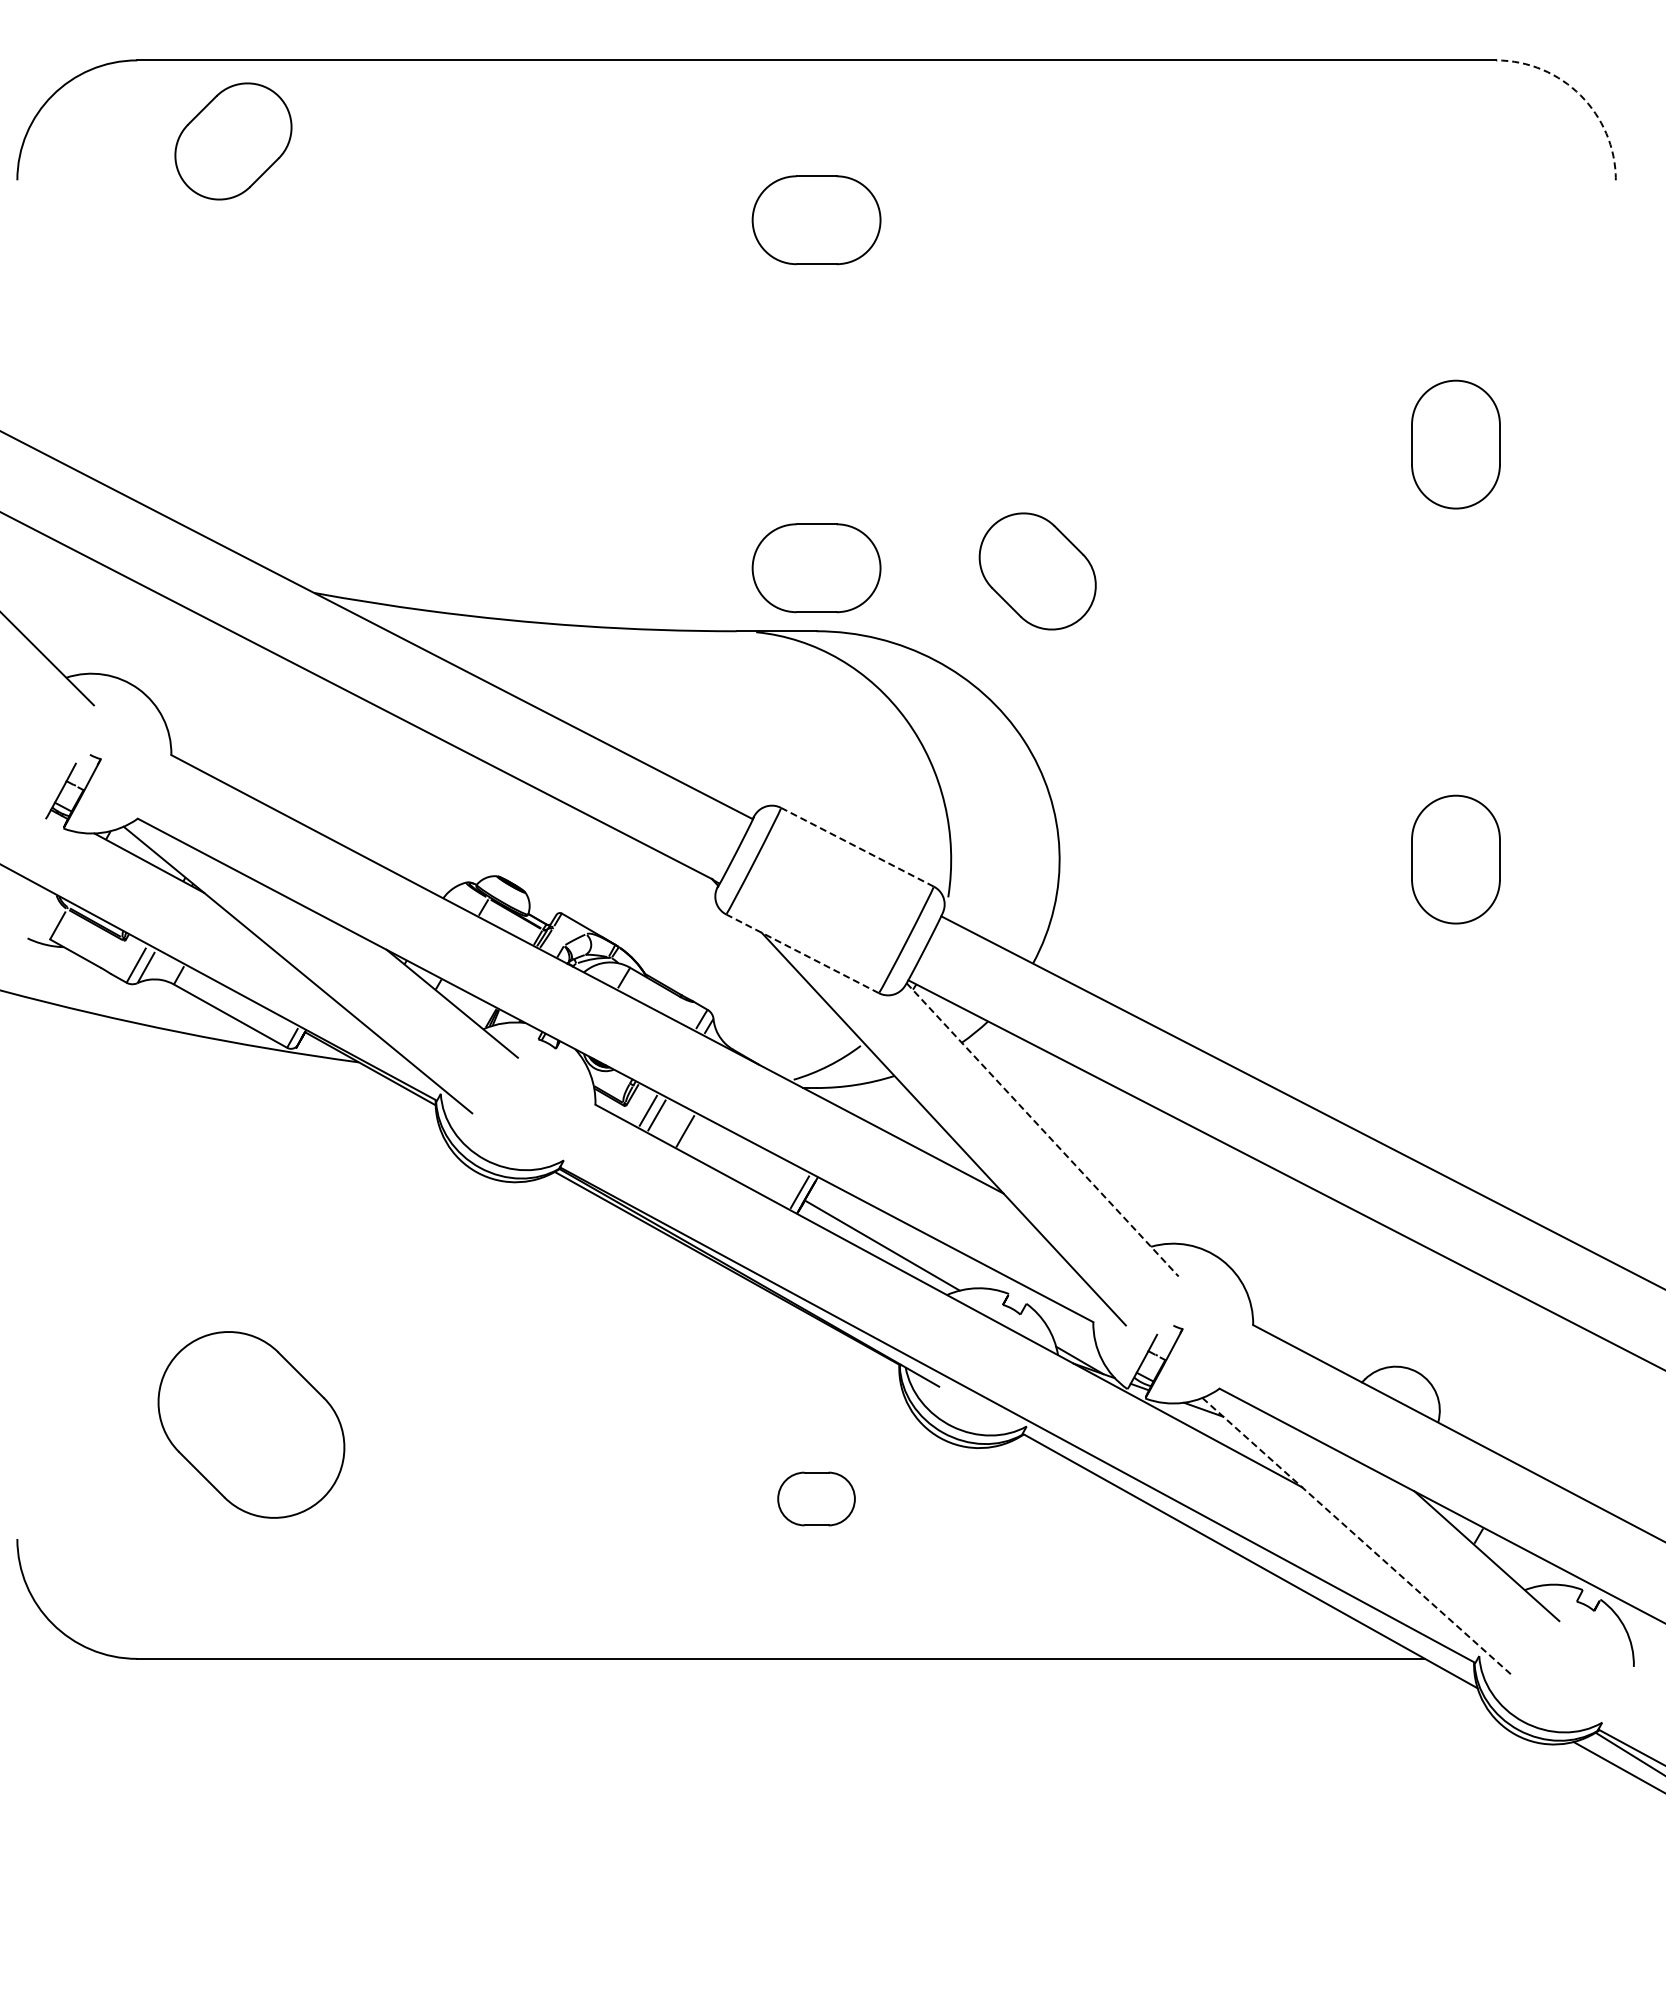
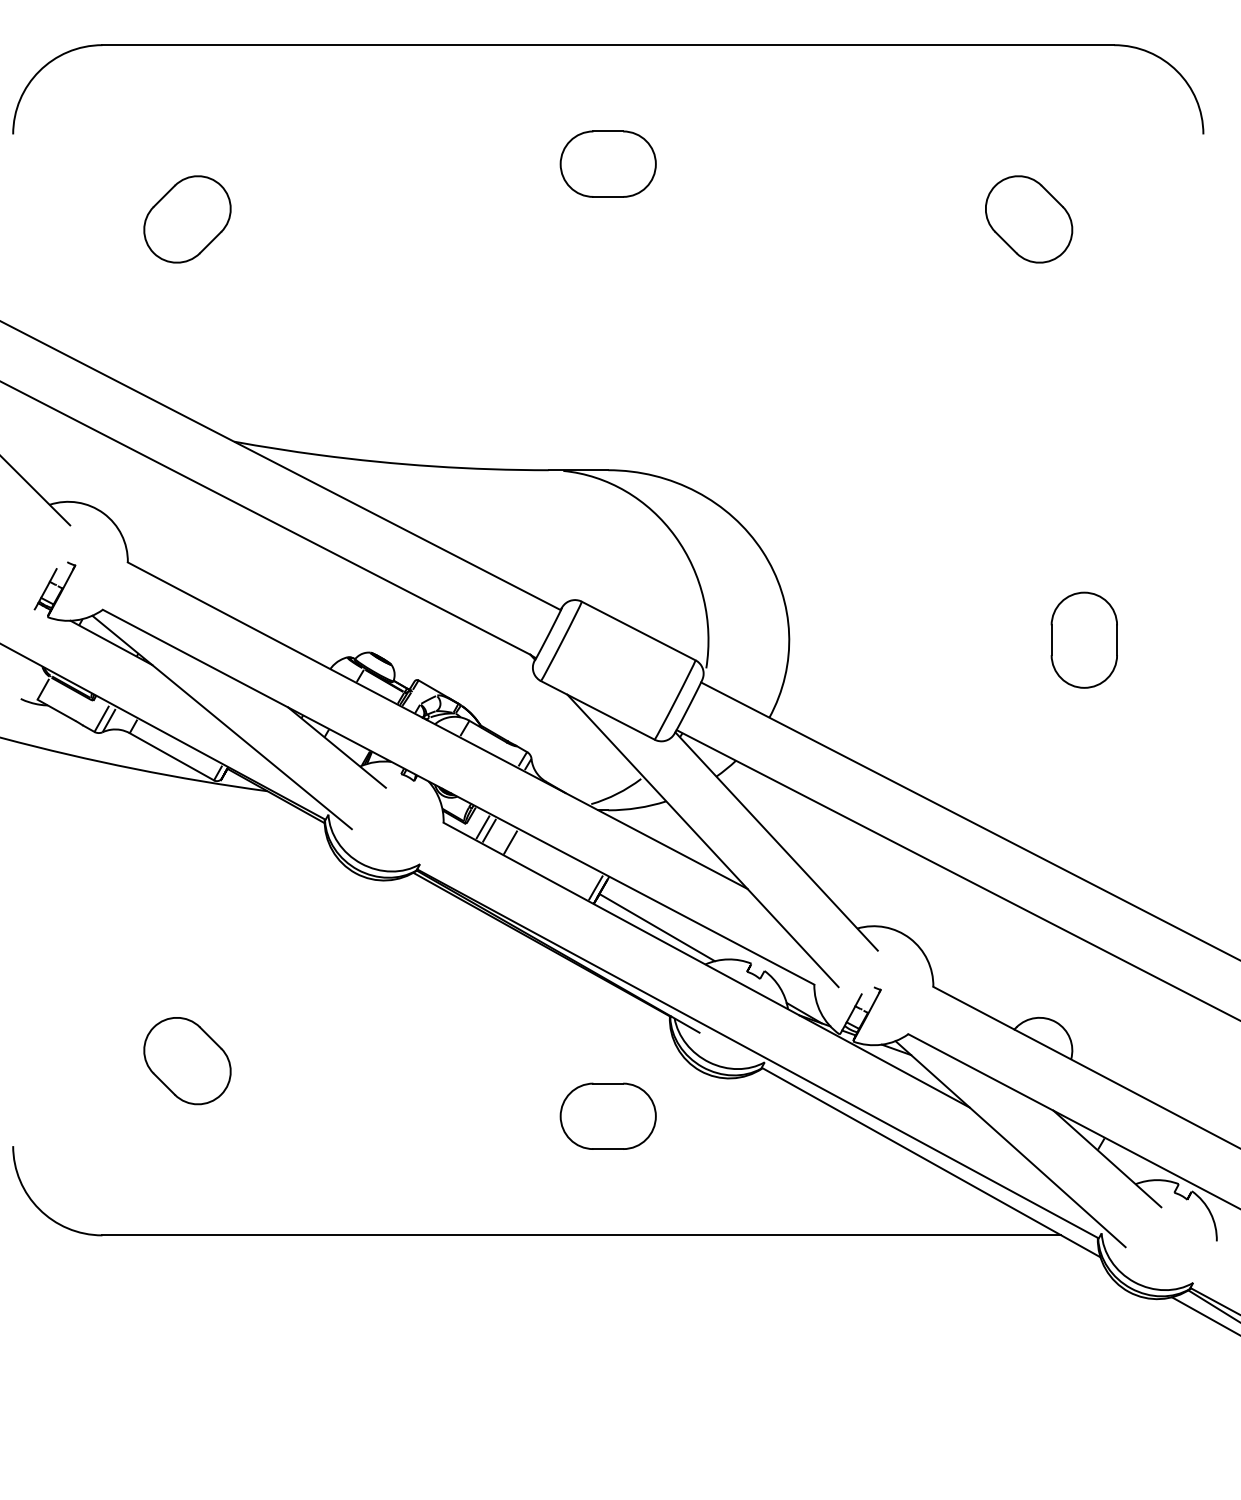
arc: (1580, 95) -> (1177, 71), dashed -> solid
part: (233, 141) -> (187, 219), moved
part: (1455, 444) -> (1084, 331), removed
part: (816, 568) -> (608, 423), removed
part: (1037, 571) -> (1028, 219), moved
line: (857, 847) -> (638, 631), dashed -> solid
line: (802, 953) -> (597, 710), dashed -> solid
line: (1042, 1129) -> (776, 841), dashed -> solid
part: (251, 1424) -> (187, 1060), size x0.62
part: (816, 1498) -> (608, 1115), size x1.67
line: (1357, 1536) -> (1011, 1144), dashed -> solid

